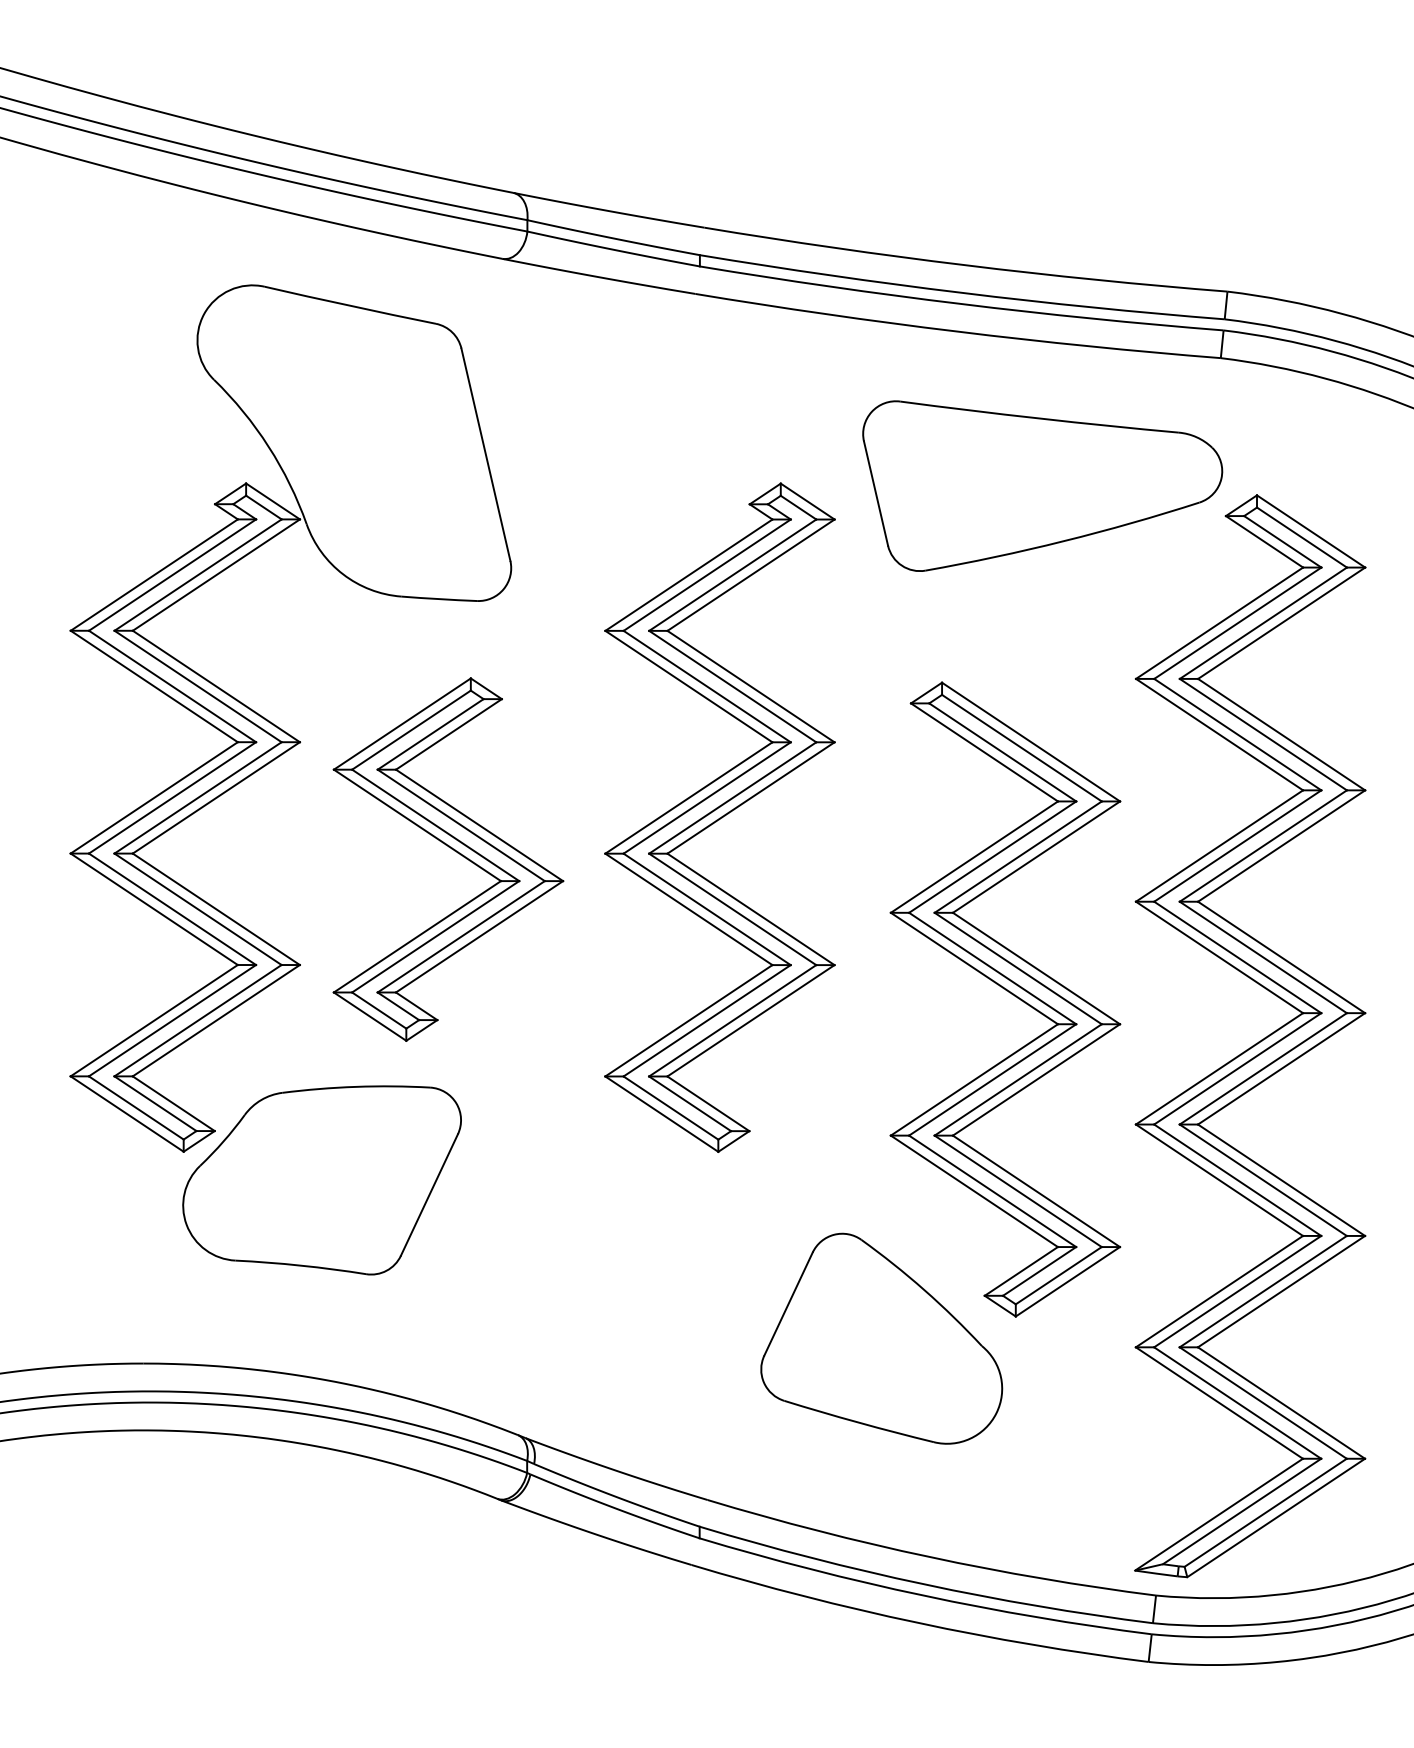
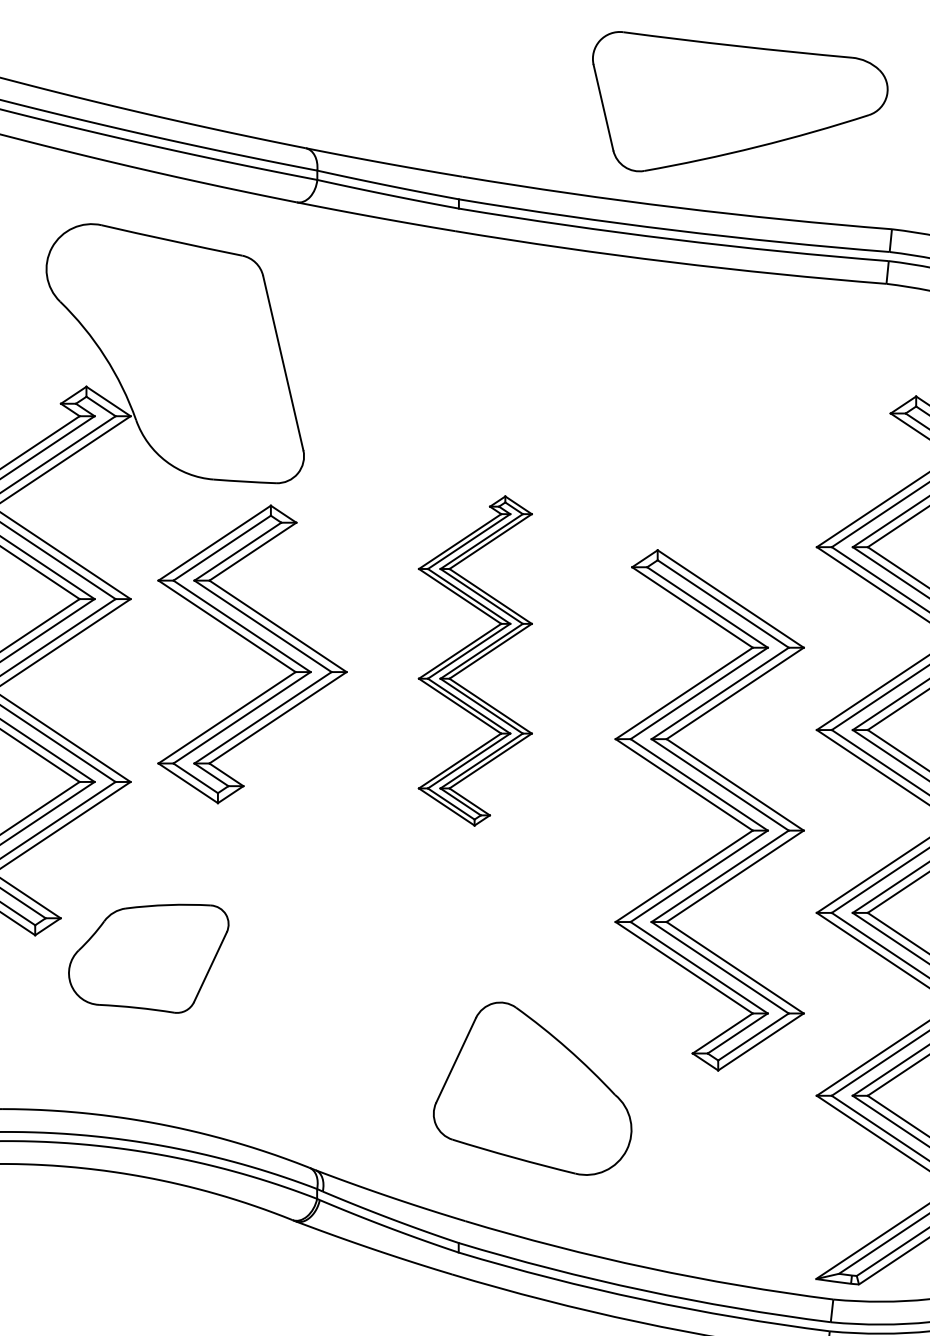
part: (1042, 485) -> (740, 101), moved
part: (719, 817) -> (475, 660), size x0.6
part: (454, 851) -> (257, 647), moved
part: (321, 1180) -> (148, 958), size x0.7
part: (881, 1338) -> (532, 1088), moved

